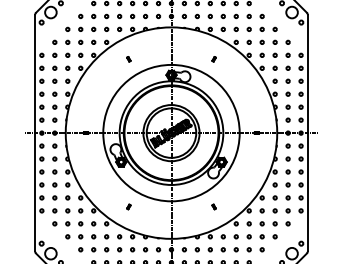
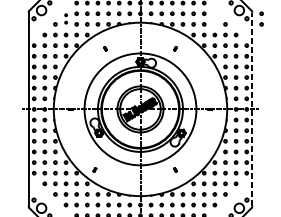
part: (80, 22) -> (65, 18), size x0.7
part: (261, 22) -> (261, 18), moved
line: (307, 133) -> (252, 109), solid -> dashed
part: (128, 206) -> (94, 169), moved

